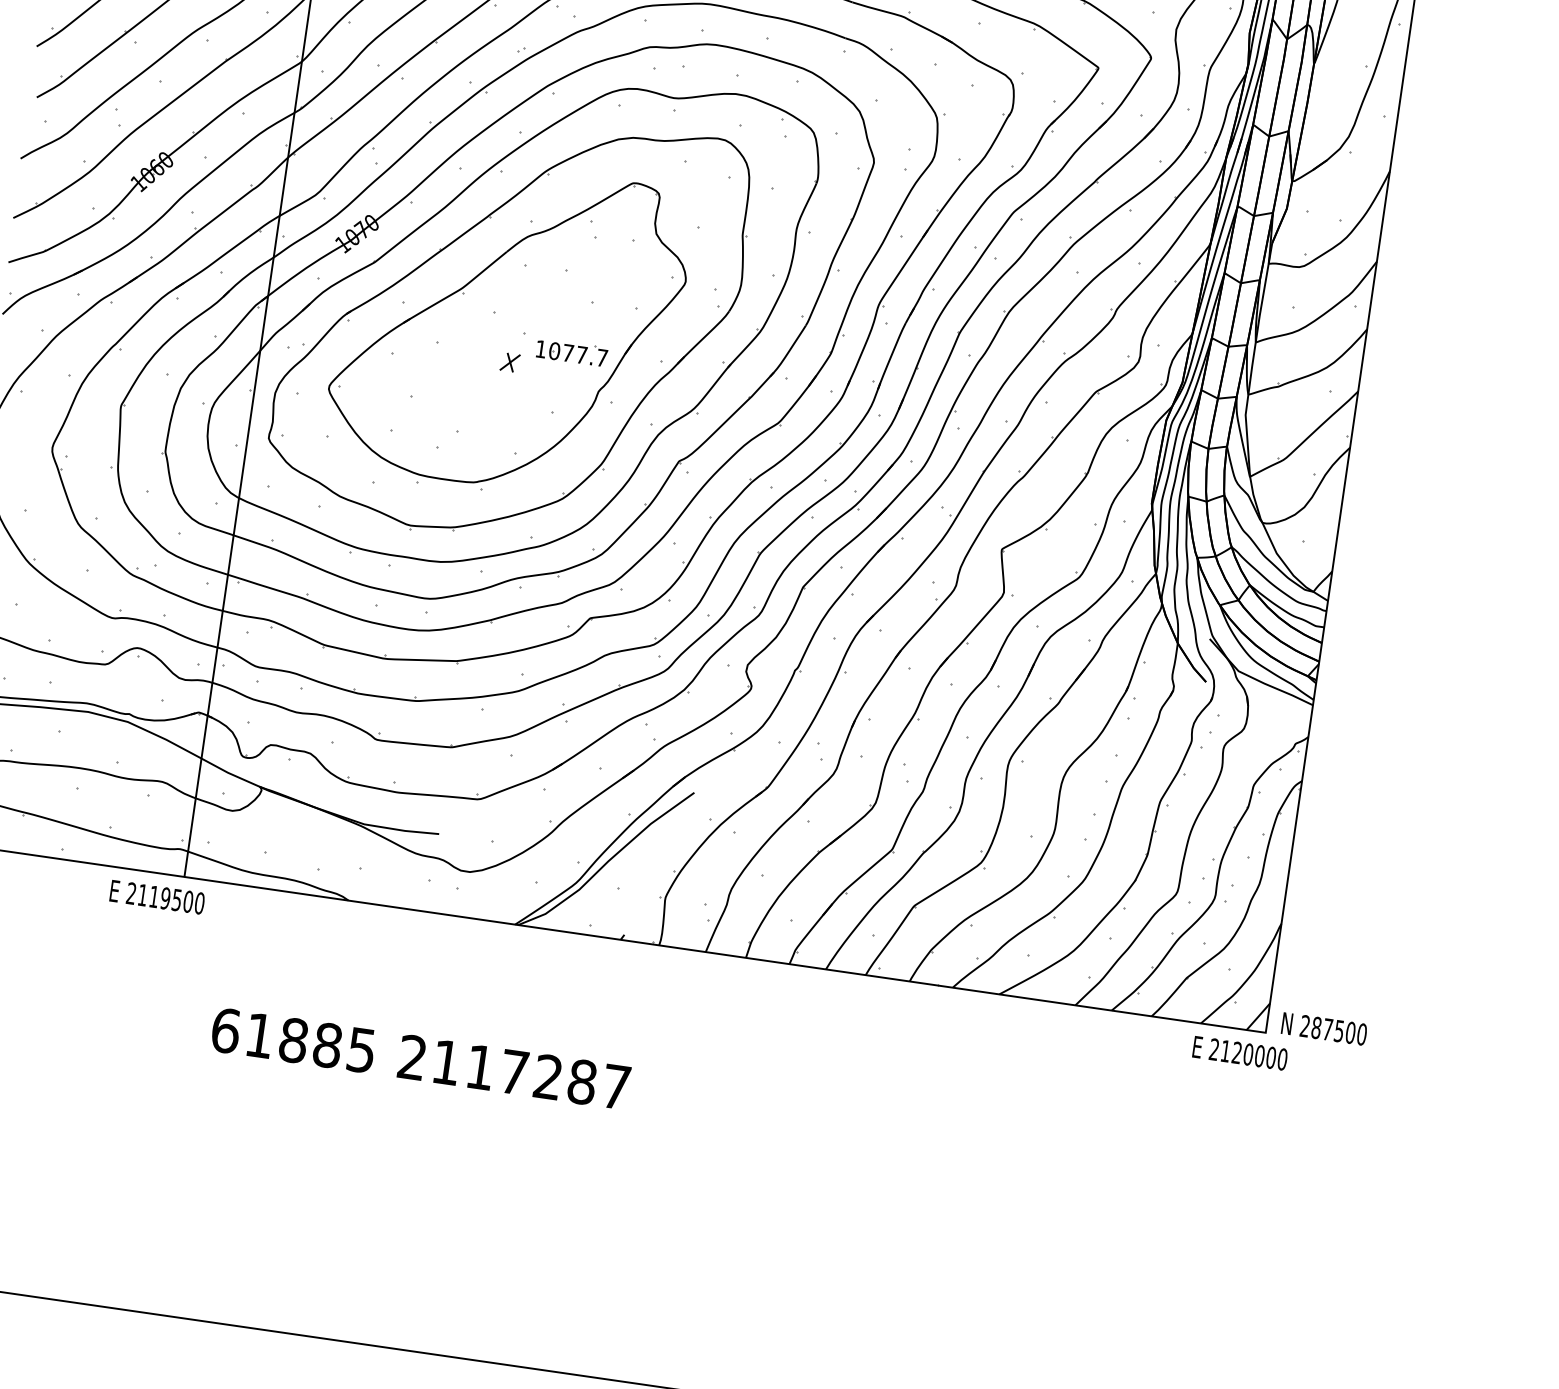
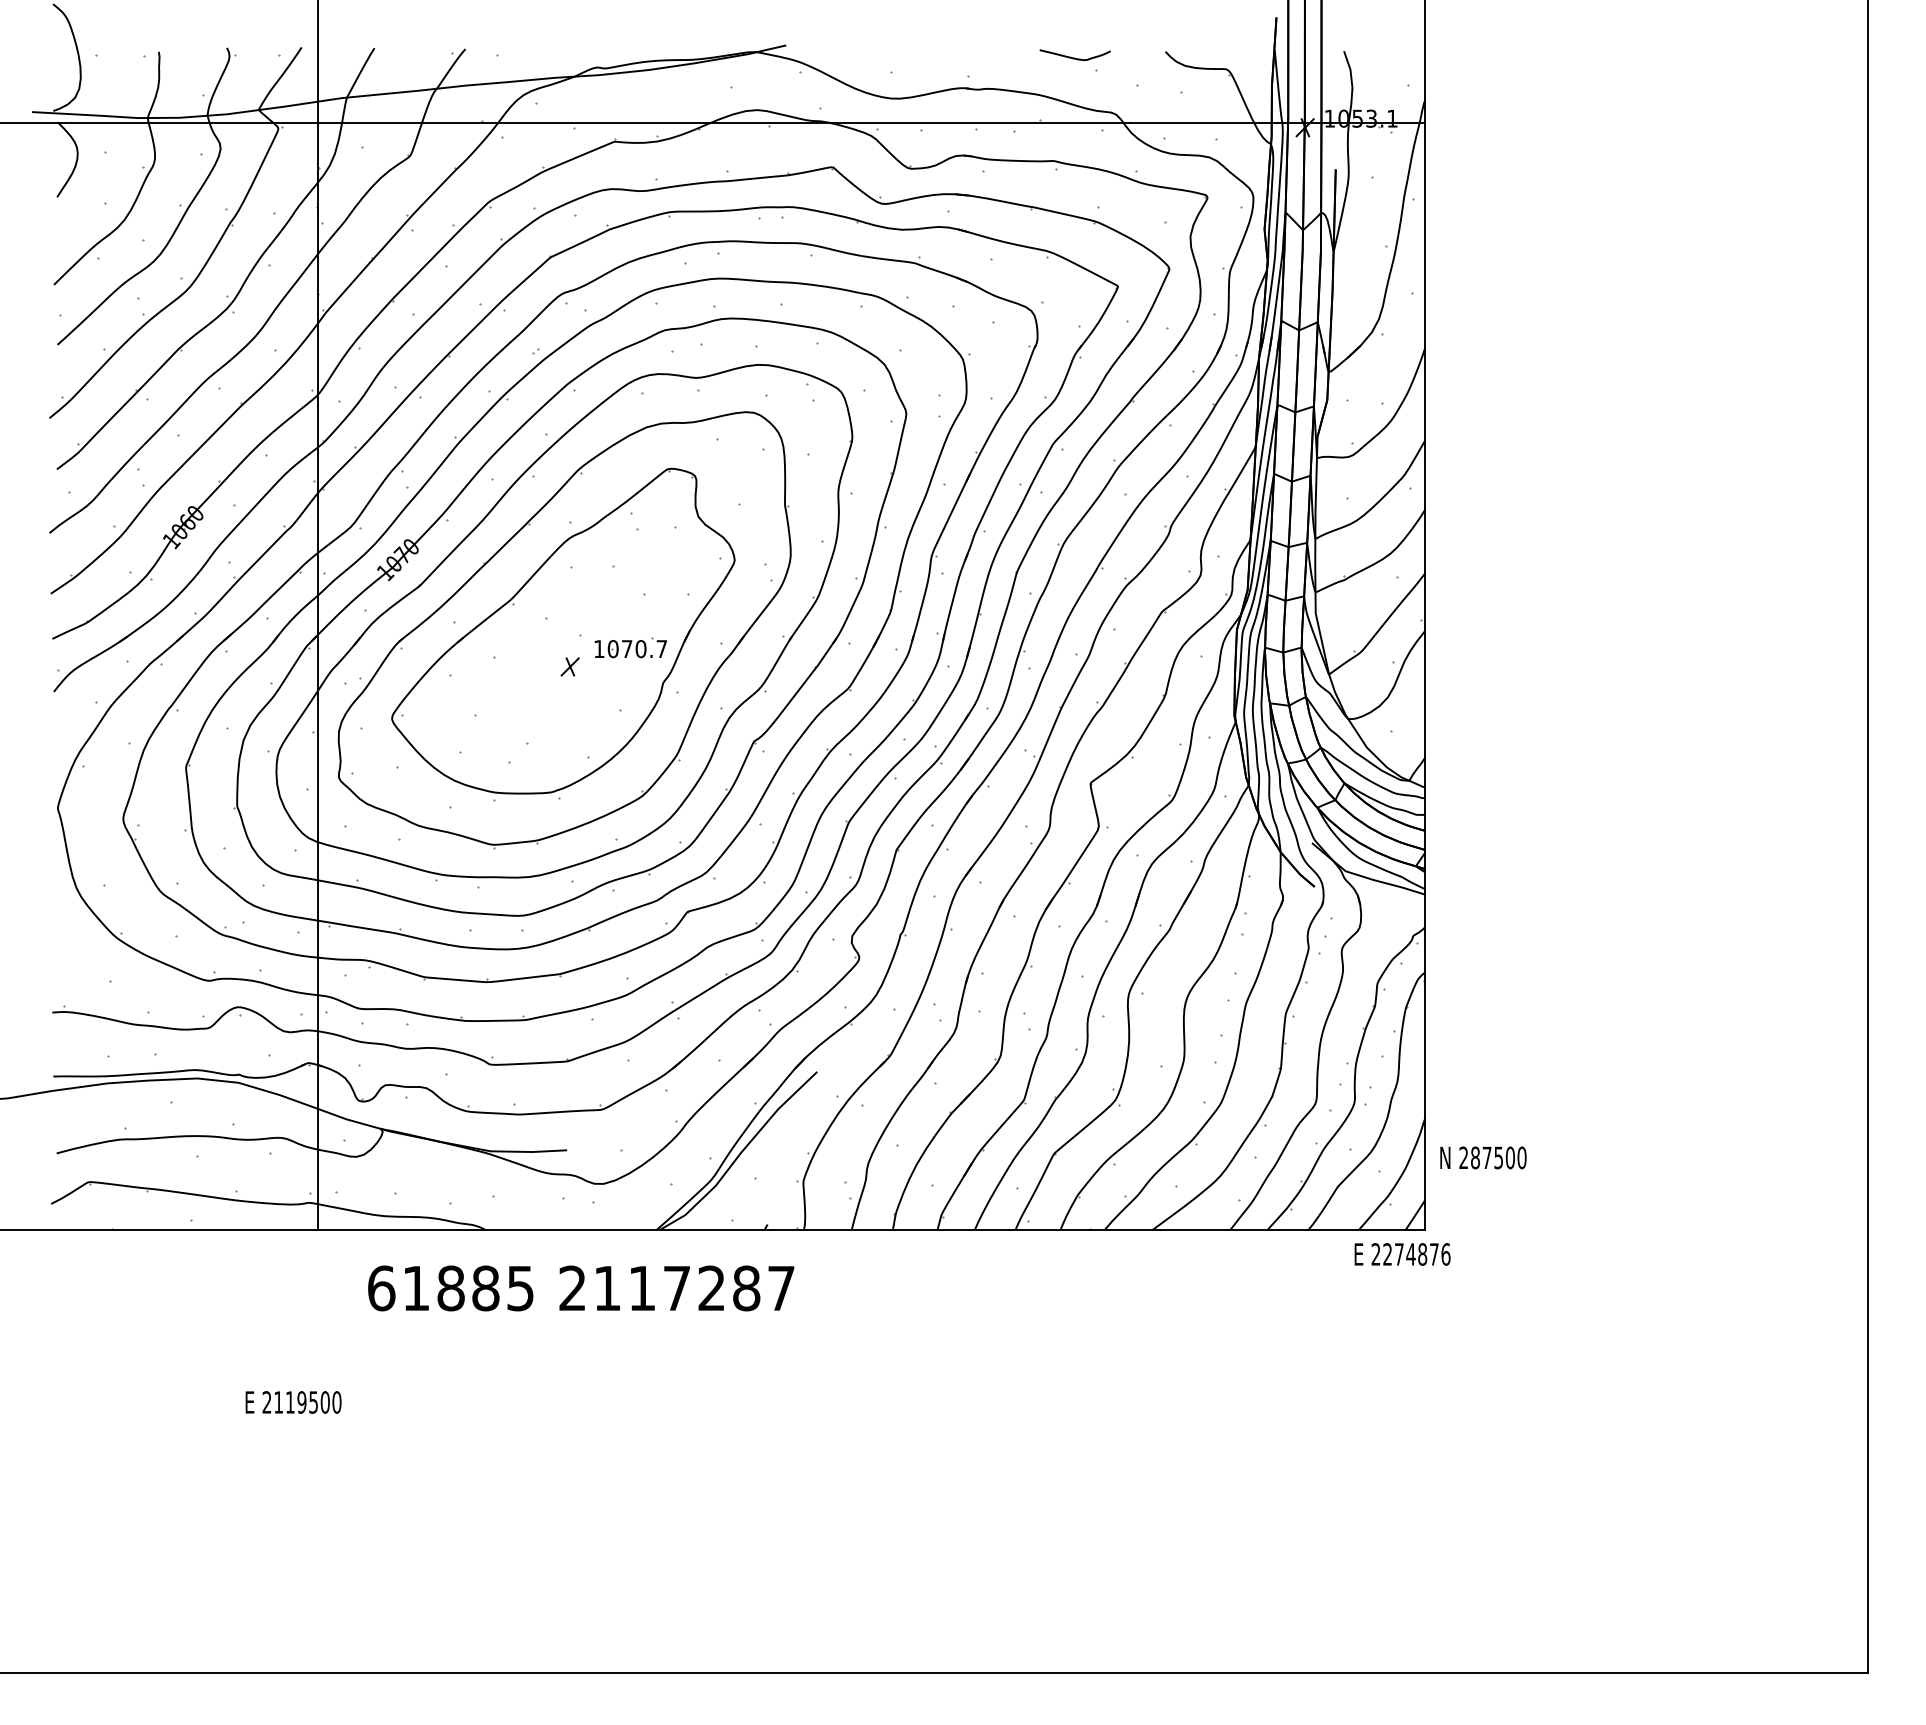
text: (581, 355) -> (640, 649), 1077.7 -> 1070.7
text: (157, 897) -> (293, 1402), moved
text: (1324, 1028) -> (1483, 1157), moved
text: (1253, 1055) -> (1416, 1254), 2120000 -> 2274876
text: (421, 1058) -> (581, 1288), moved

